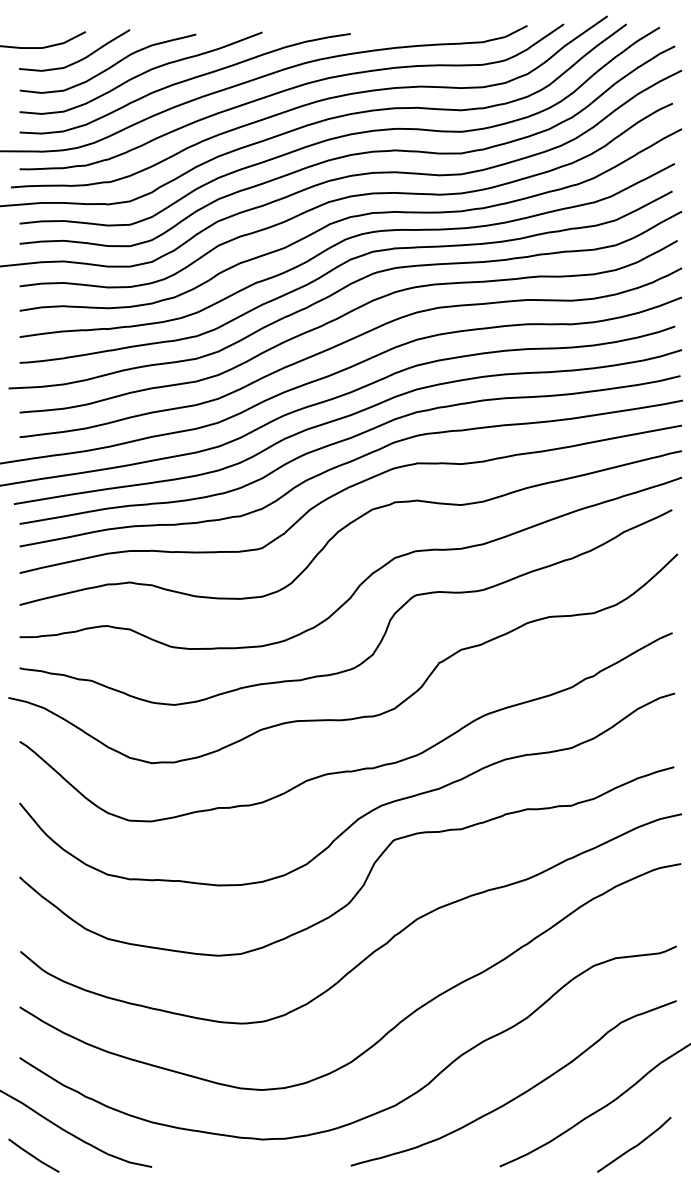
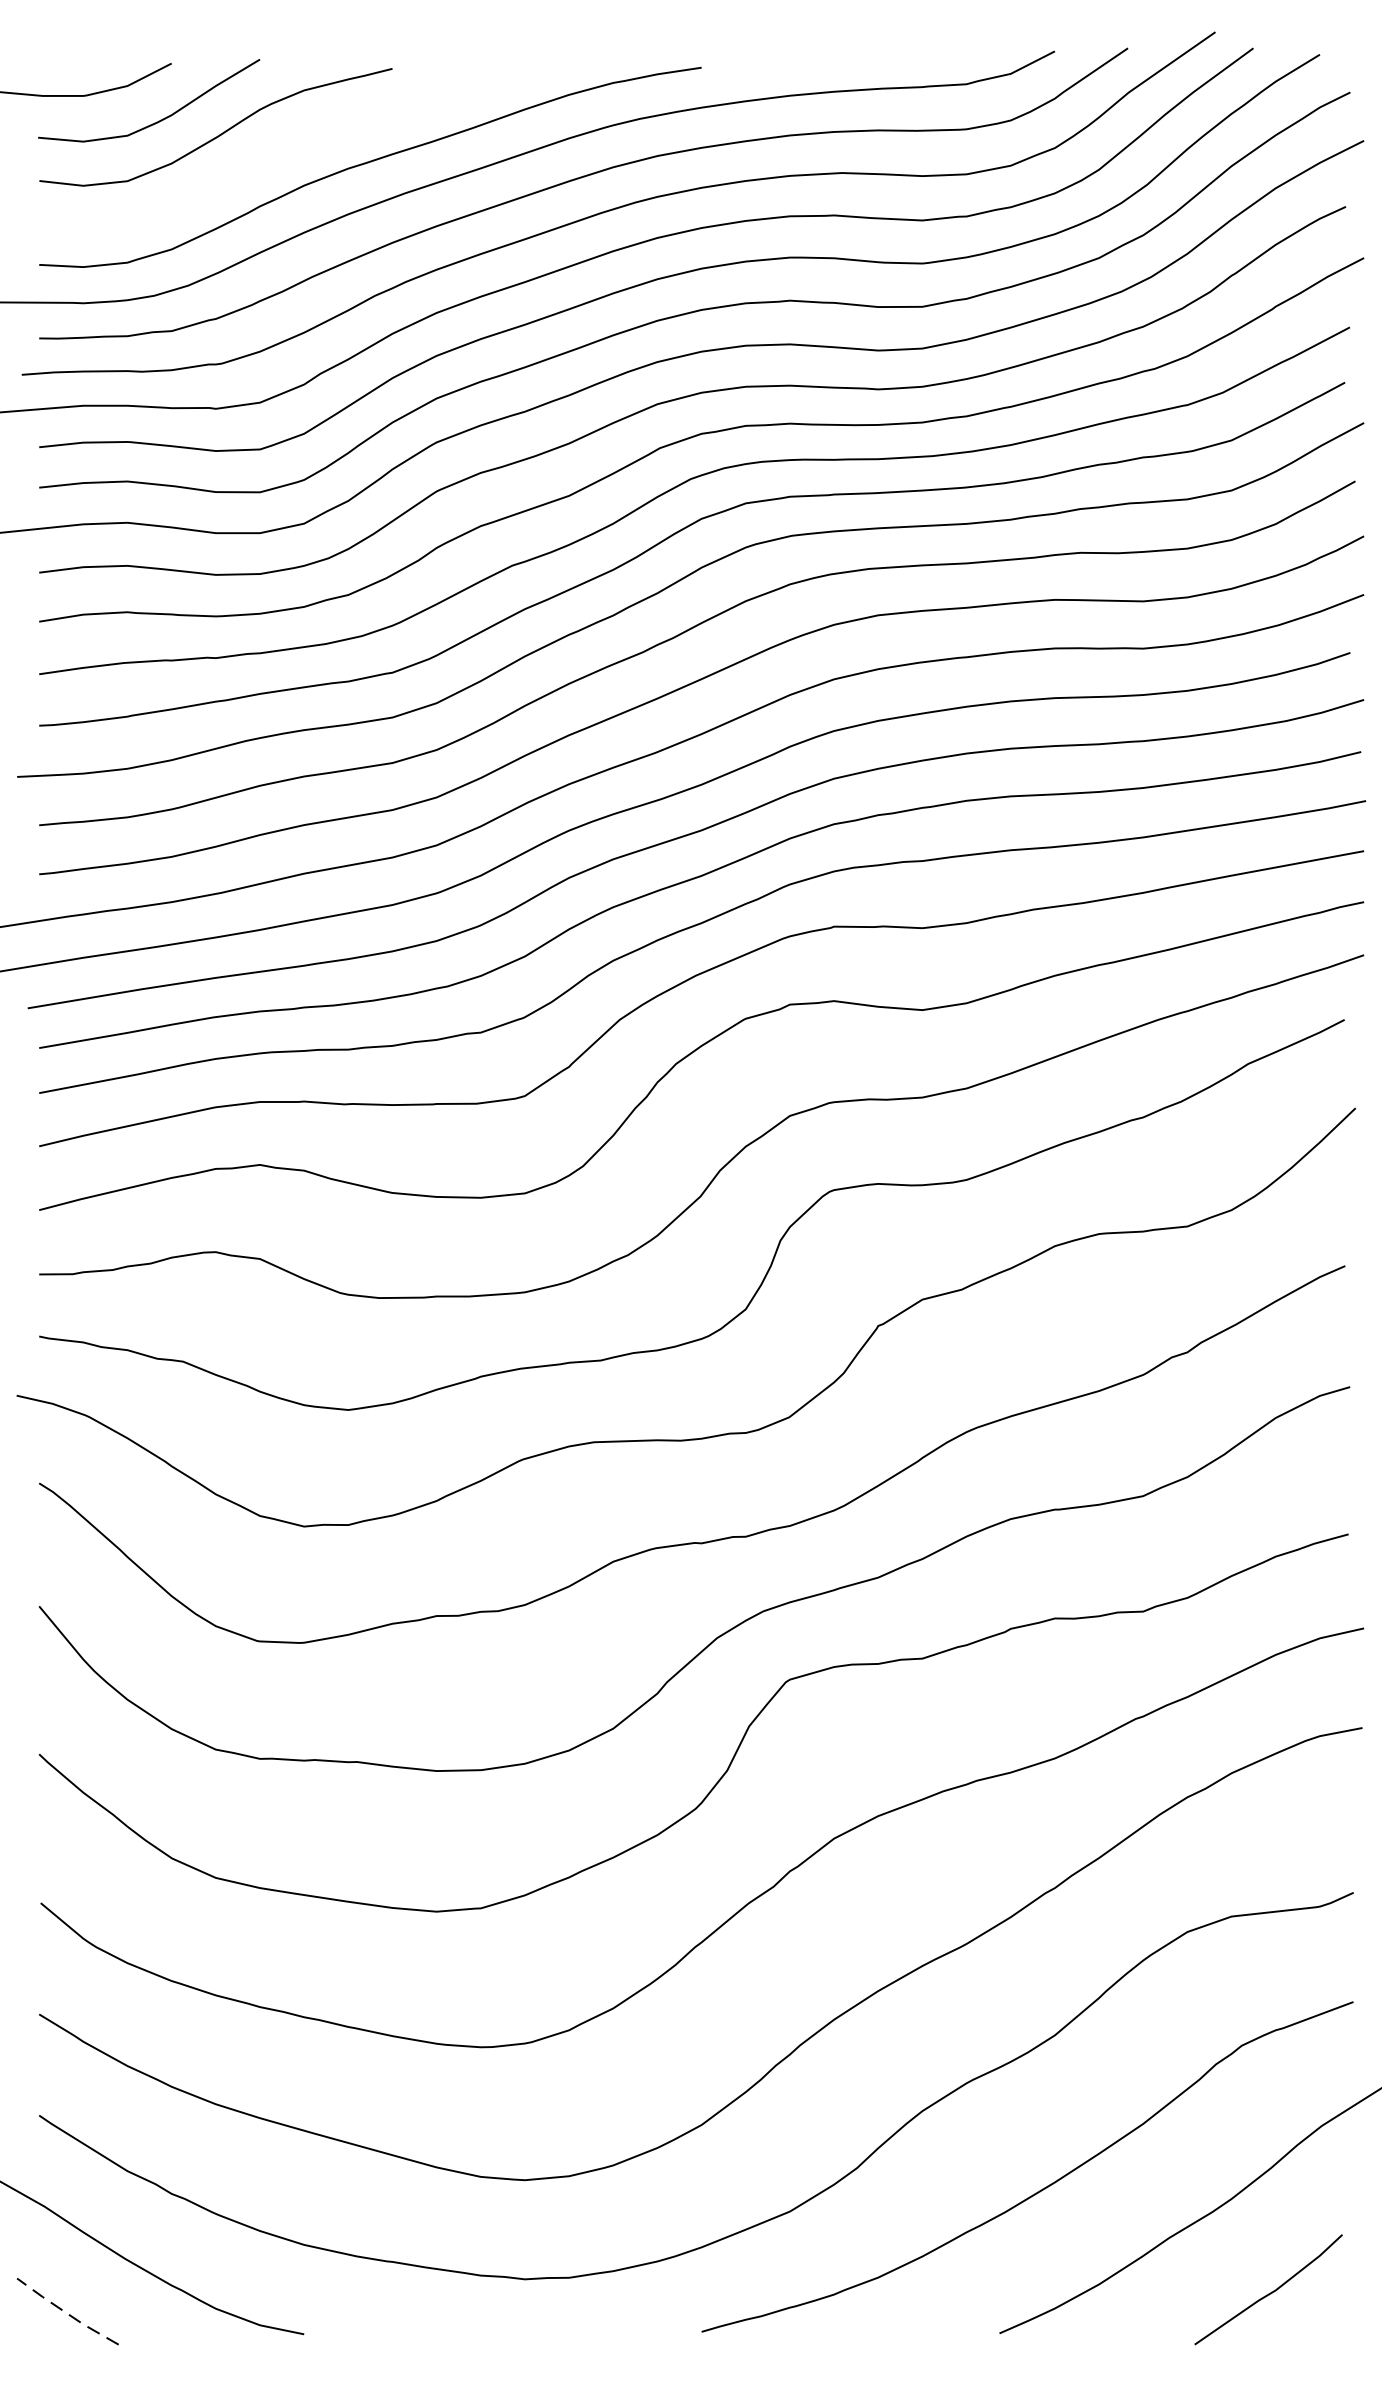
curve: (140, 73) -> (280, 146), removed
line: (33, 1156) -> (66, 2313), solid -> dashed

